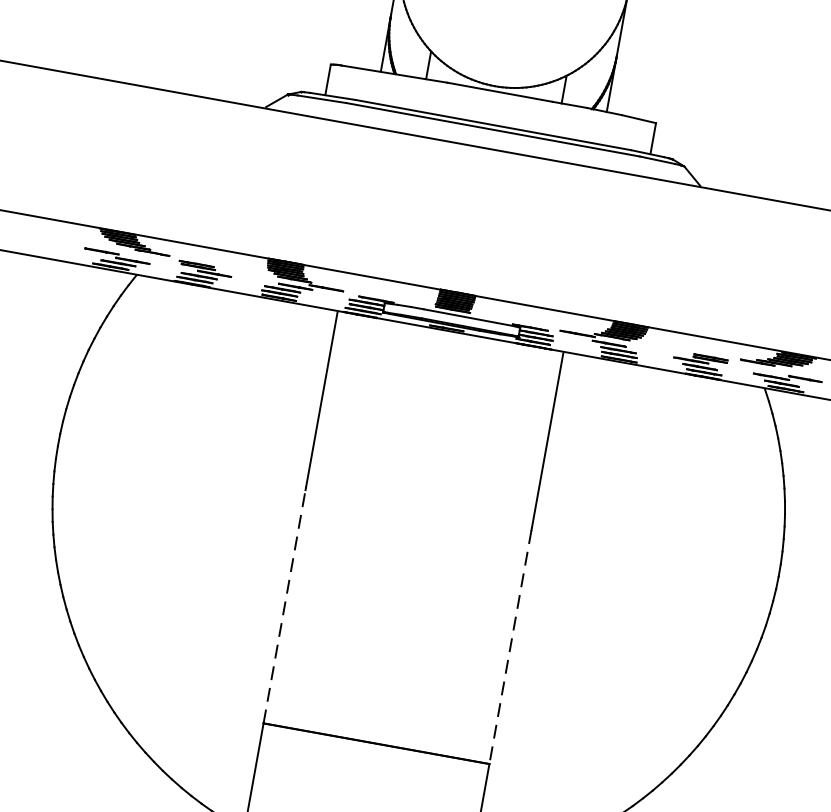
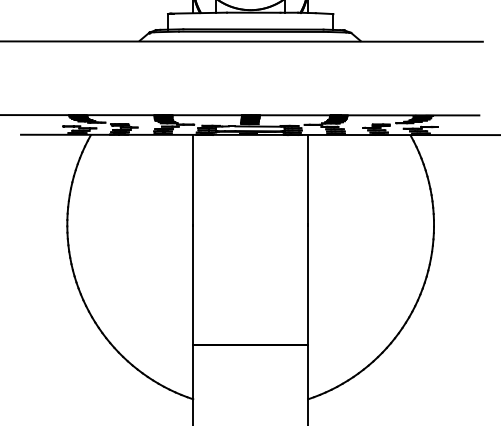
line: (285, 605) -> (193, 284), dashed -> solid
line: (511, 647) -> (308, 285), dashed -> solid

